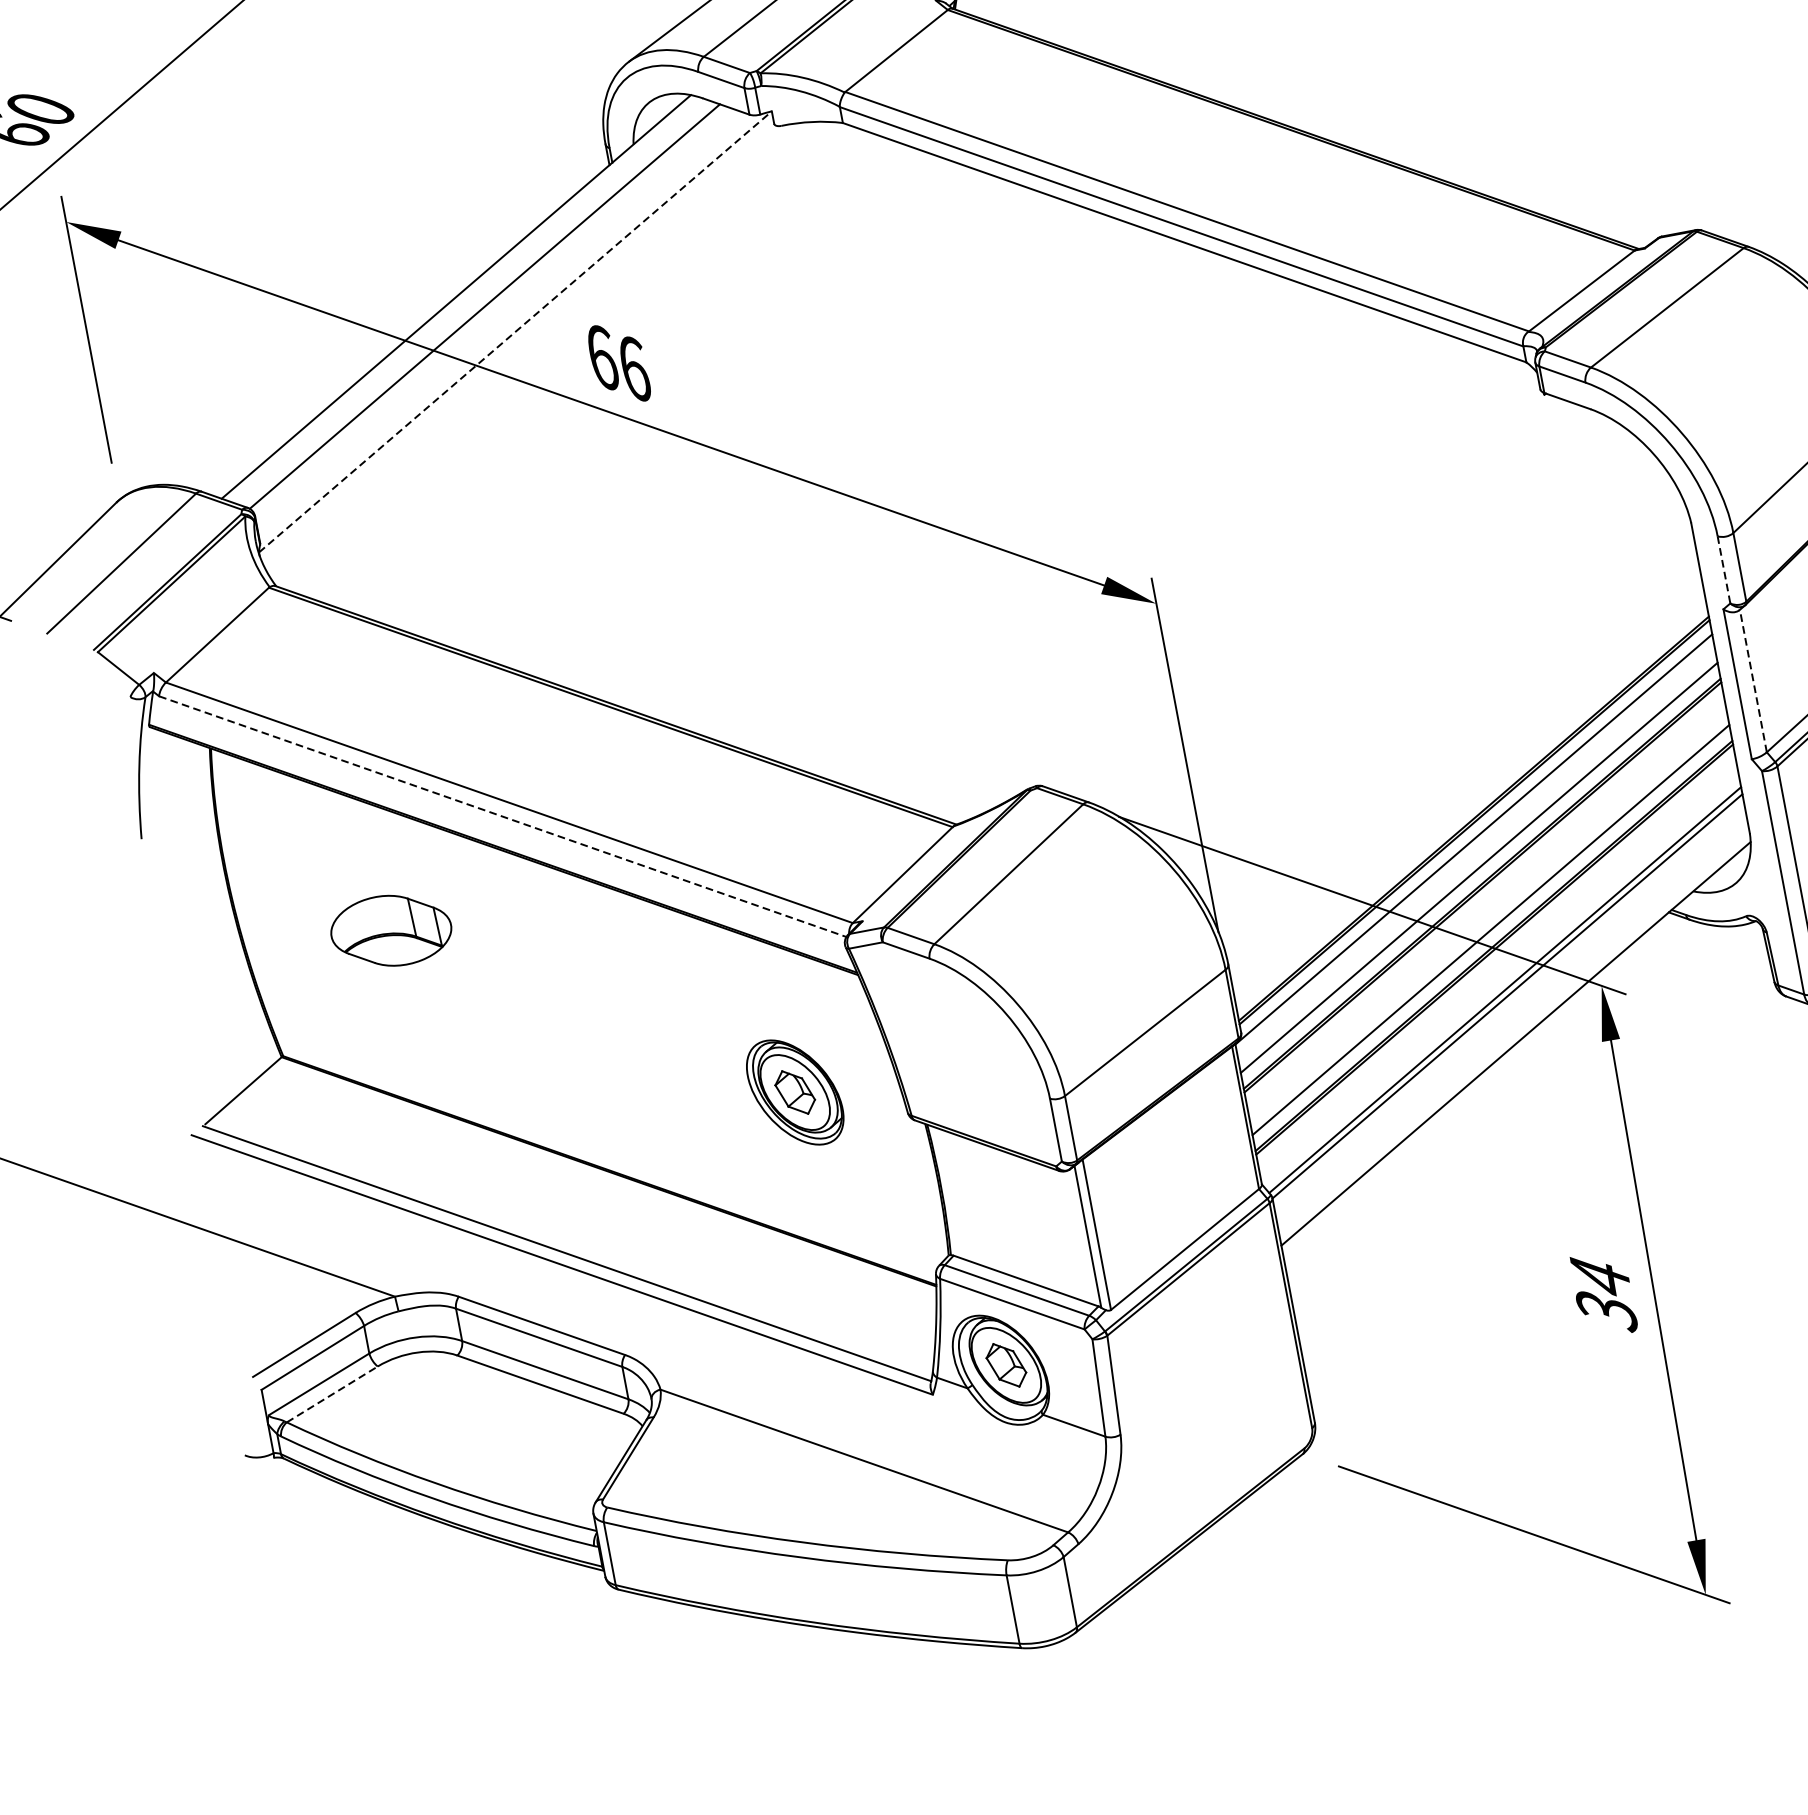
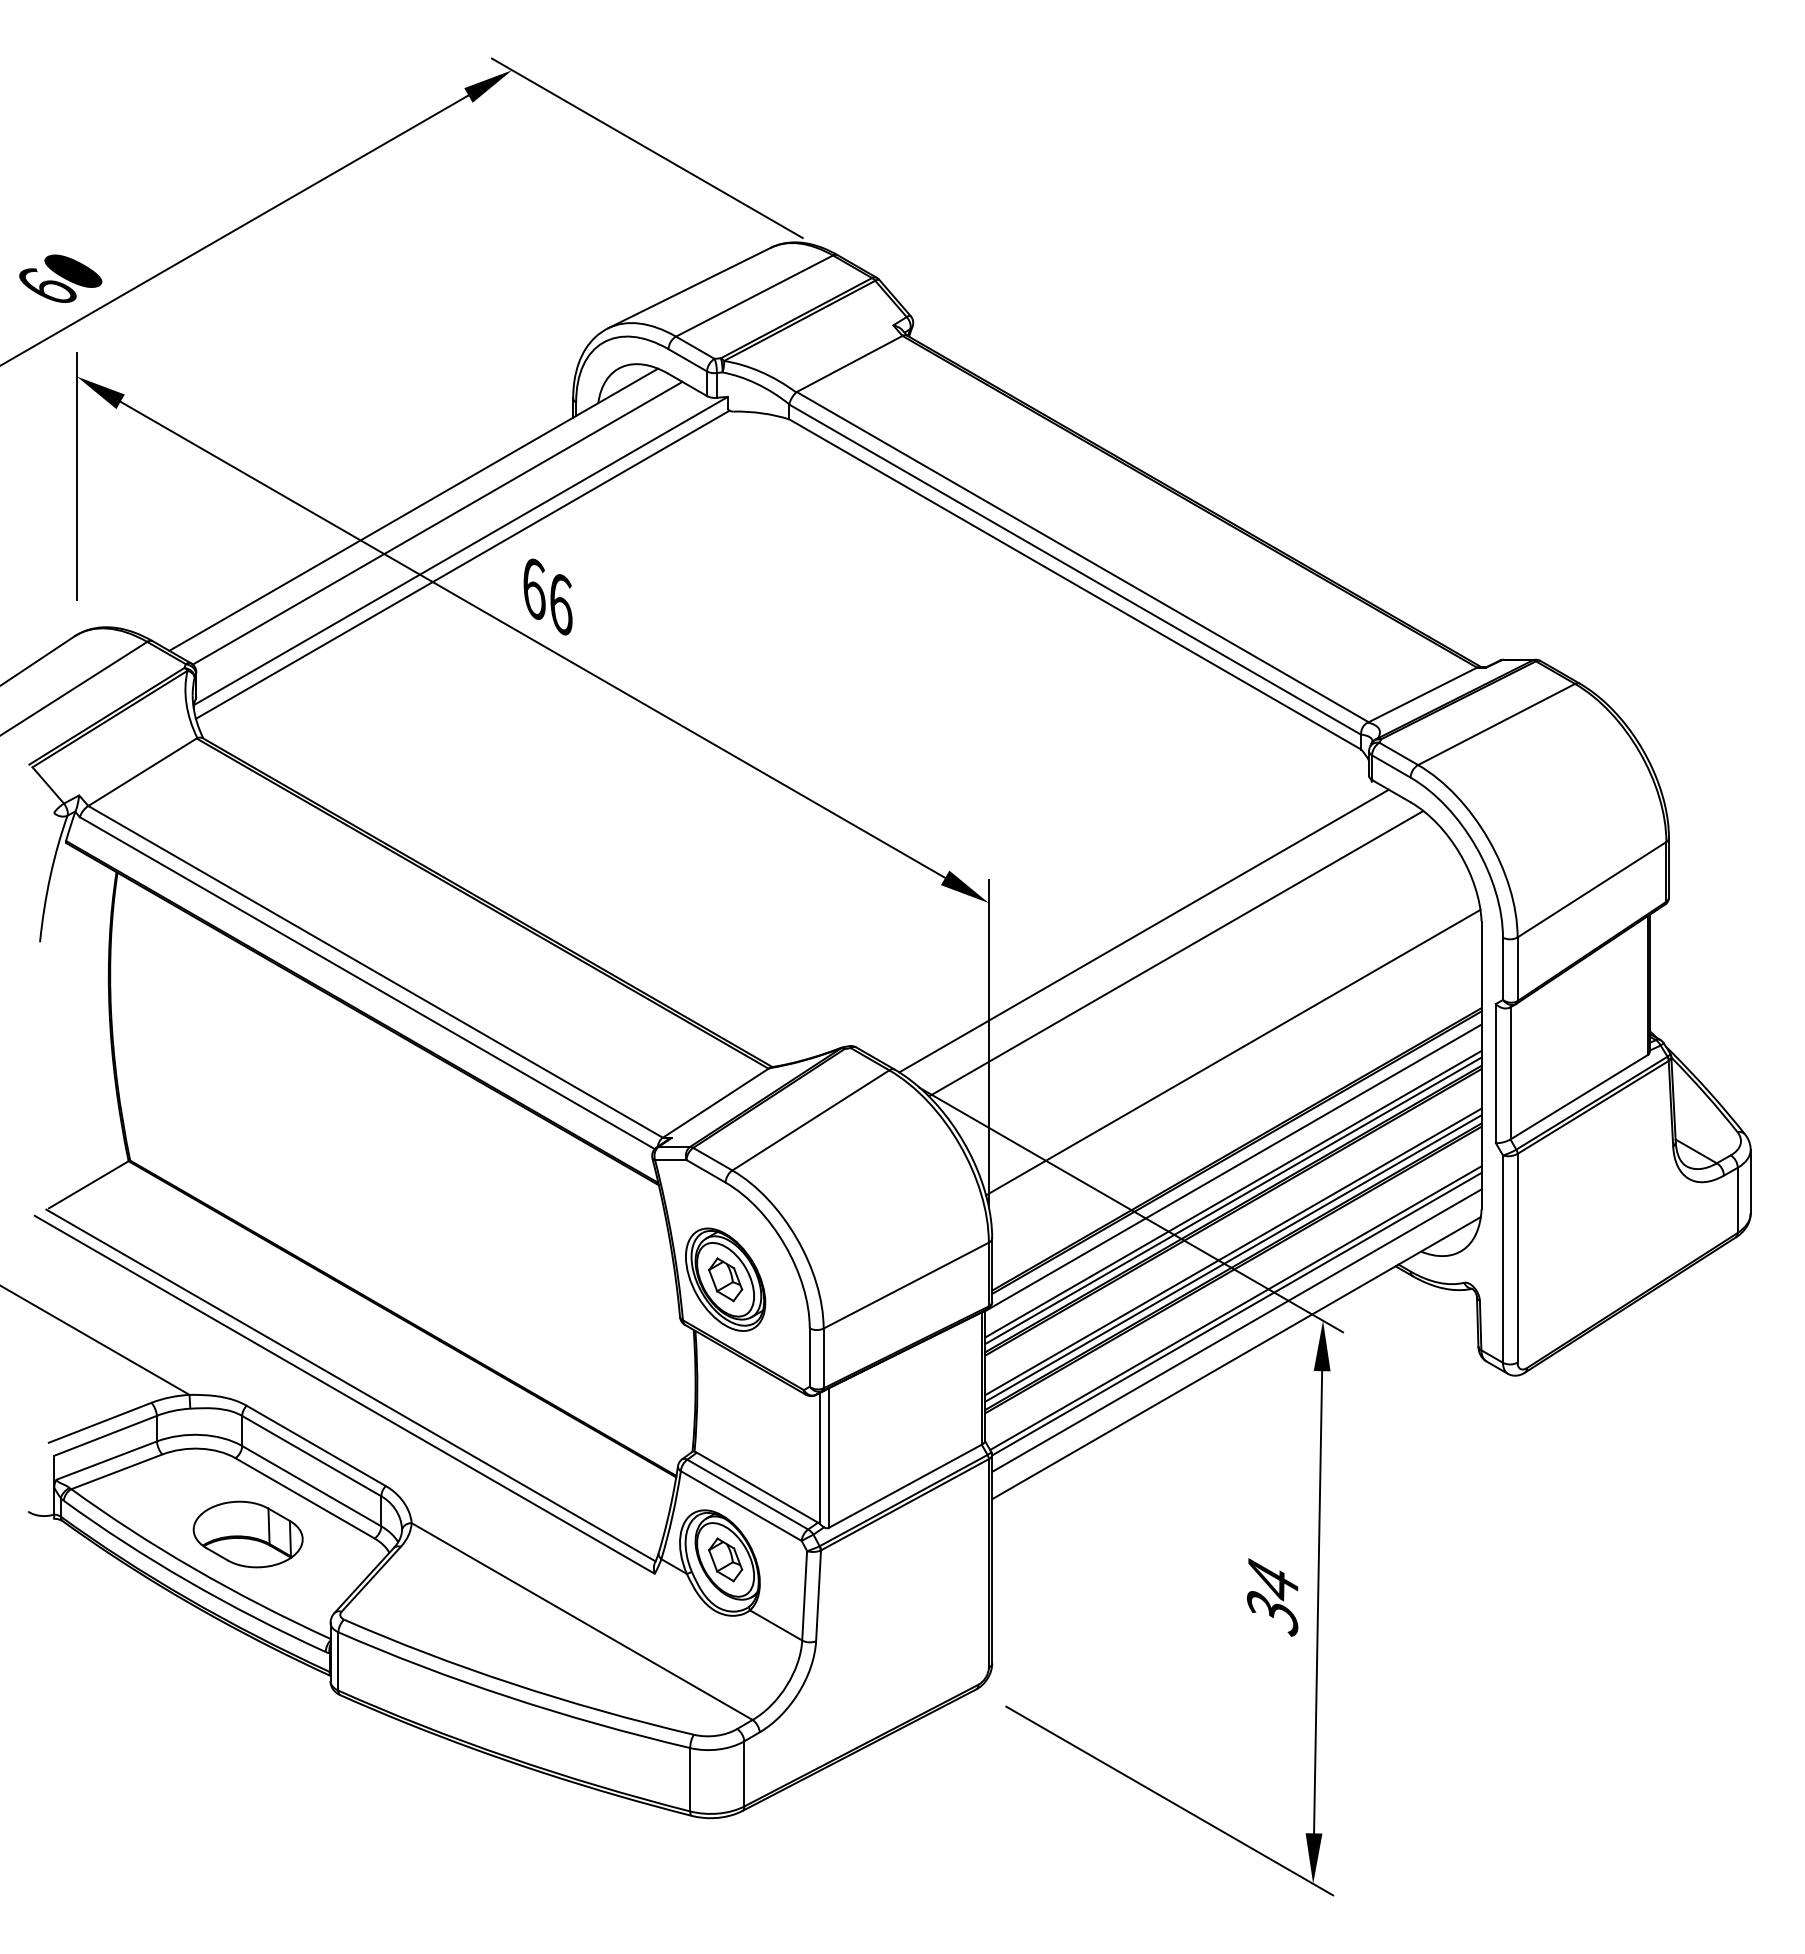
line: (516, 331) -> (461, 550), dashed -> solid
line: (520, 345) -> (462, 564), added
line: (1723, 570) -> (1502, 969), dashed -> solid
line: (1328, 601) -> (1143, 930), added
line: (1368, 619) -> (1176, 953), added
line: (1753, 680) -> (1510, 1072), dashed -> solid
line: (1450, 714) -> (1233, 1052), added
line: (503, 816) -> (367, 983), dashed -> solid
line: (1480, 874) -> (1233, 1200), added
part: (390, 930) -> (247, 1534), moved
line: (1492, 937) -> (1233, 1258), added
line: (1510, 1014) -> (1236, 1330), added
part: (795, 1092) -> (725, 1279), moved
line: (331, 1394) -> (116, 1471), dashed -> solid

